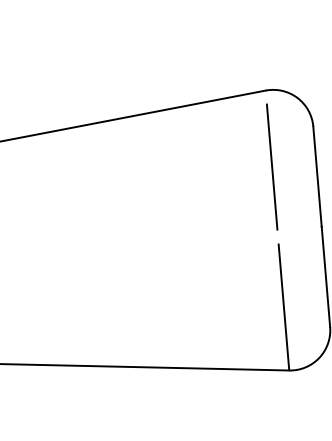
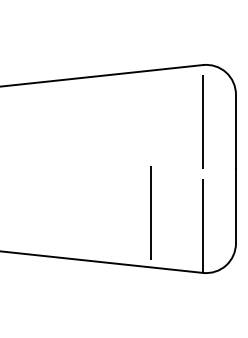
line: (211, 295) -> (150, 212), added

